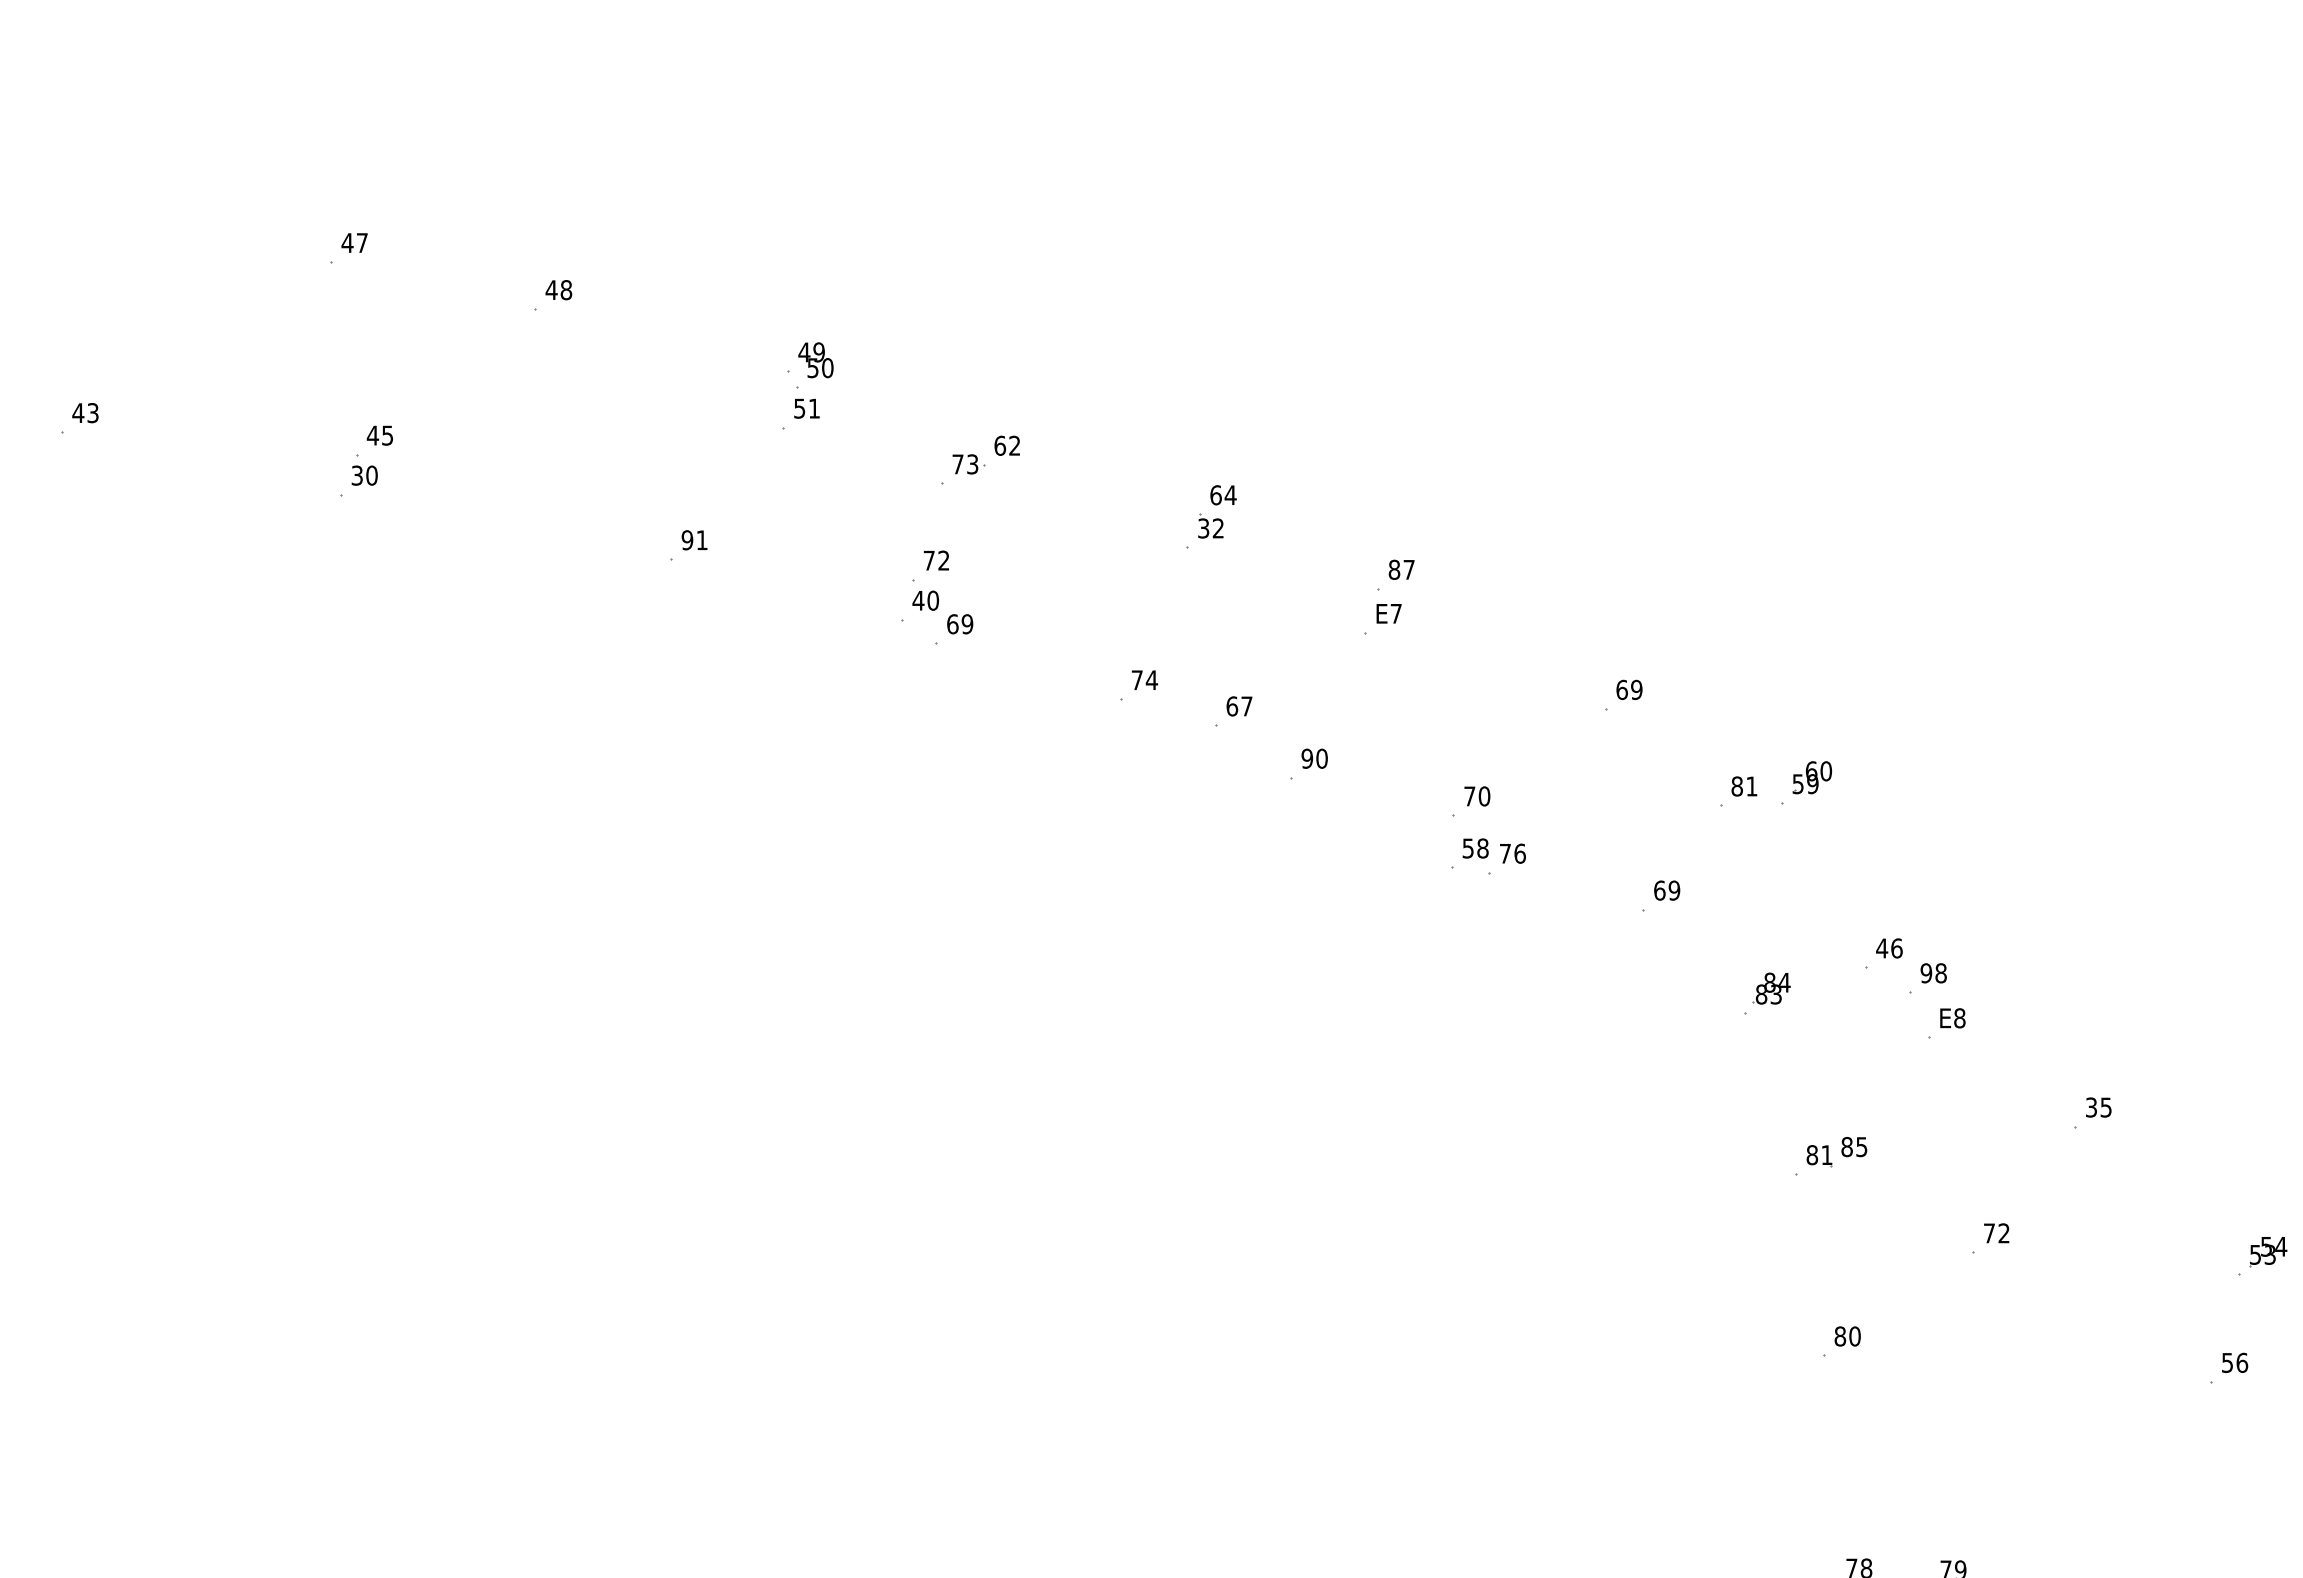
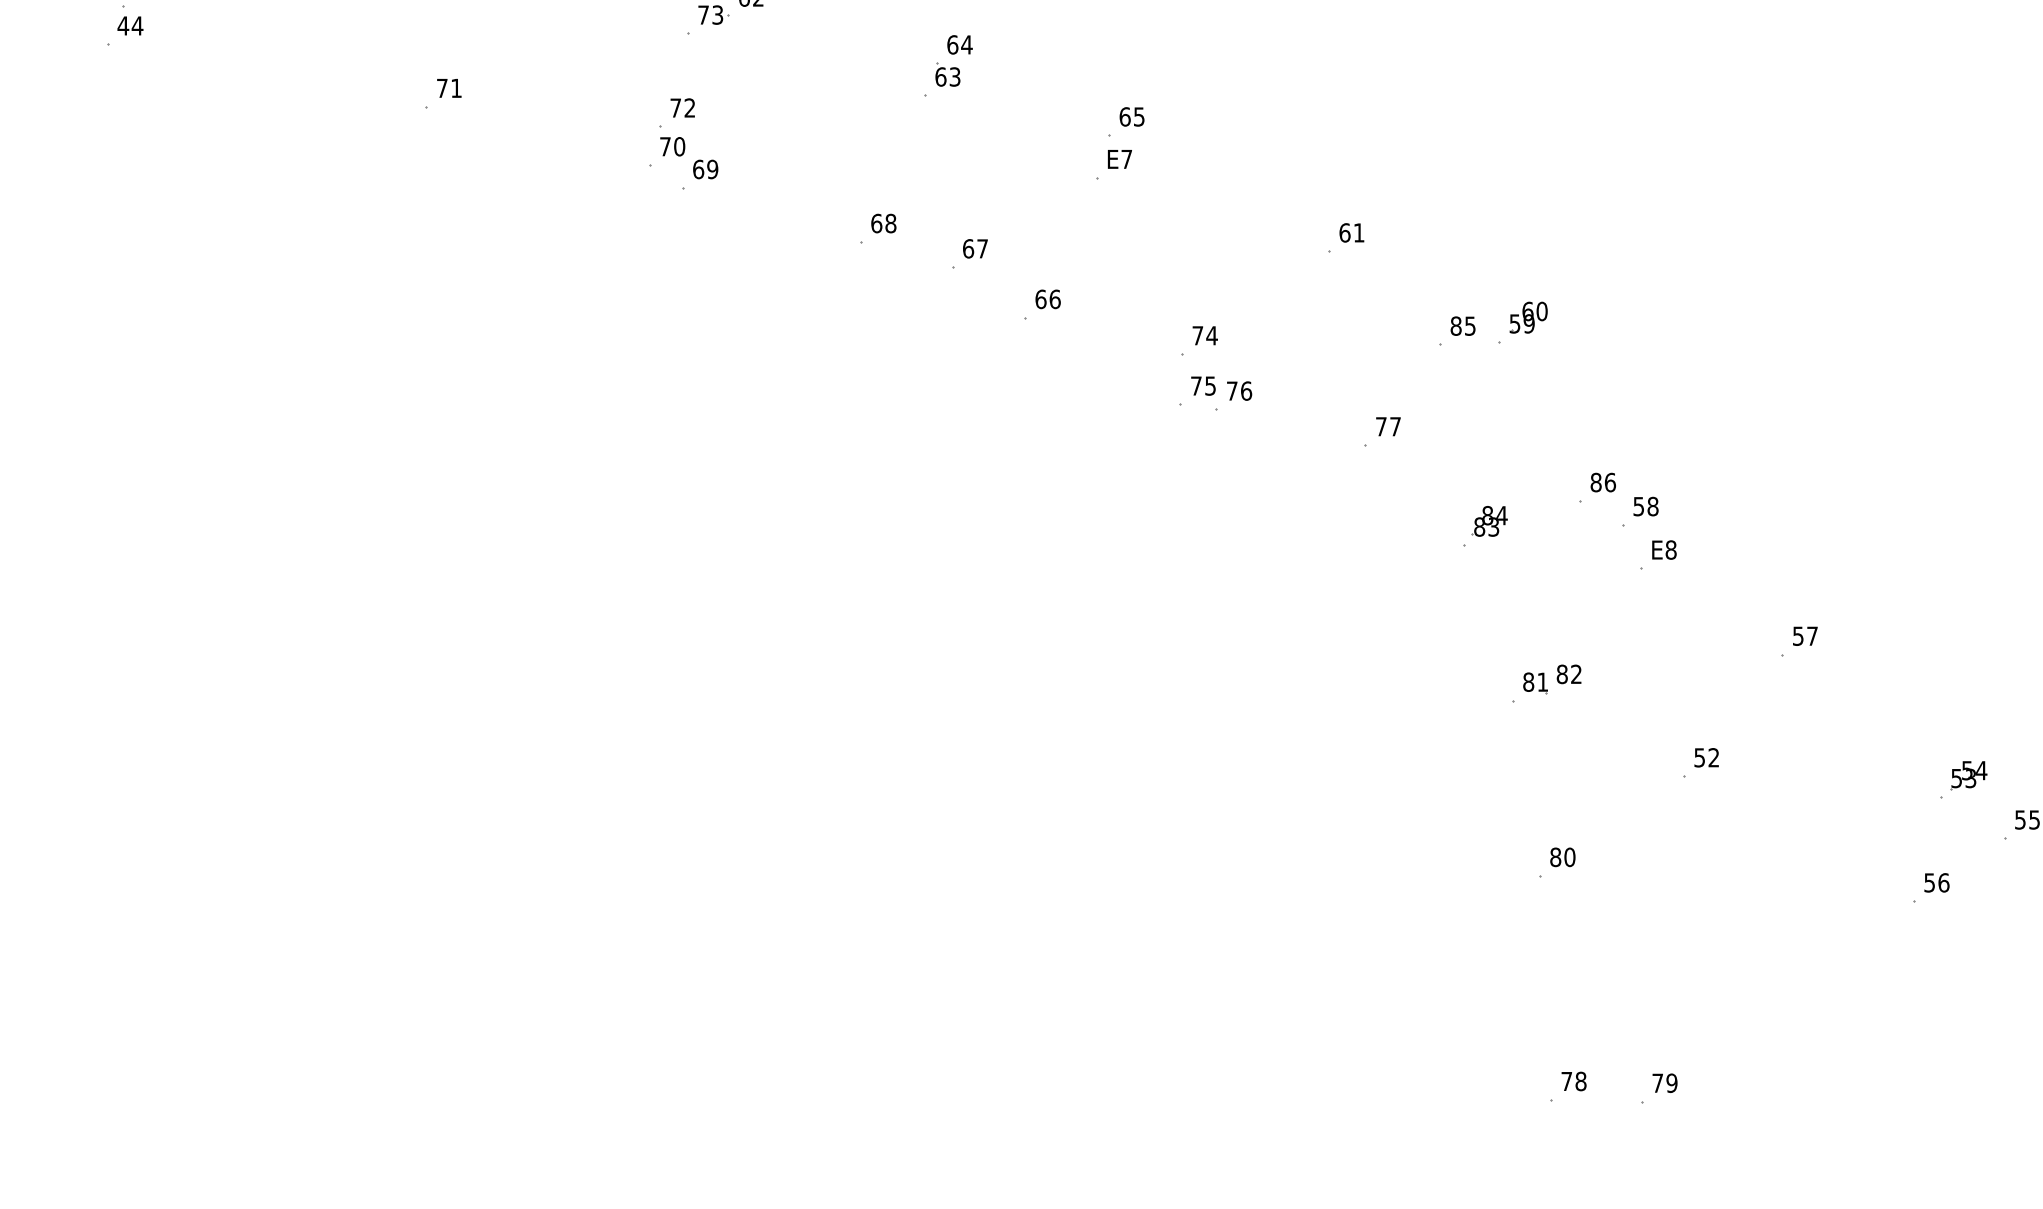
text: (364, 475) -> (130, 25), 30 -> 44
text: (1210, 528) -> (947, 76), 32 -> 63
text: (687, 540) -> (442, 88), 91 -> 71
text: (1401, 569) -> (1131, 116), 87 -> 65
text: (918, 600) -> (665, 146), 40 -> 70
text: (1144, 680) -> (883, 223), 74 -> 68
text: (1636, 689) -> (1358, 232), 69 -> 61
text: (1314, 758) -> (1047, 299), 90 -> 66
text: (1751, 786) -> (1469, 326), 81 -> 85
text: (1484, 796) -> (1212, 335), 70 -> 74
text: (1475, 848) -> (1203, 386), 58 -> 75
text: (1667, 890) -> (1388, 426), 69 -> 77
text: (1882, 948) -> (1596, 482), 46 -> 86
text: (1926, 973) -> (1638, 506), 98 -> 58
text: (2098, 1107) -> (1805, 636), 35 -> 57
text: (1861, 1147) -> (1576, 674), 85 -> 82
text: (1989, 1233) -> (1699, 757), 72 -> 52

